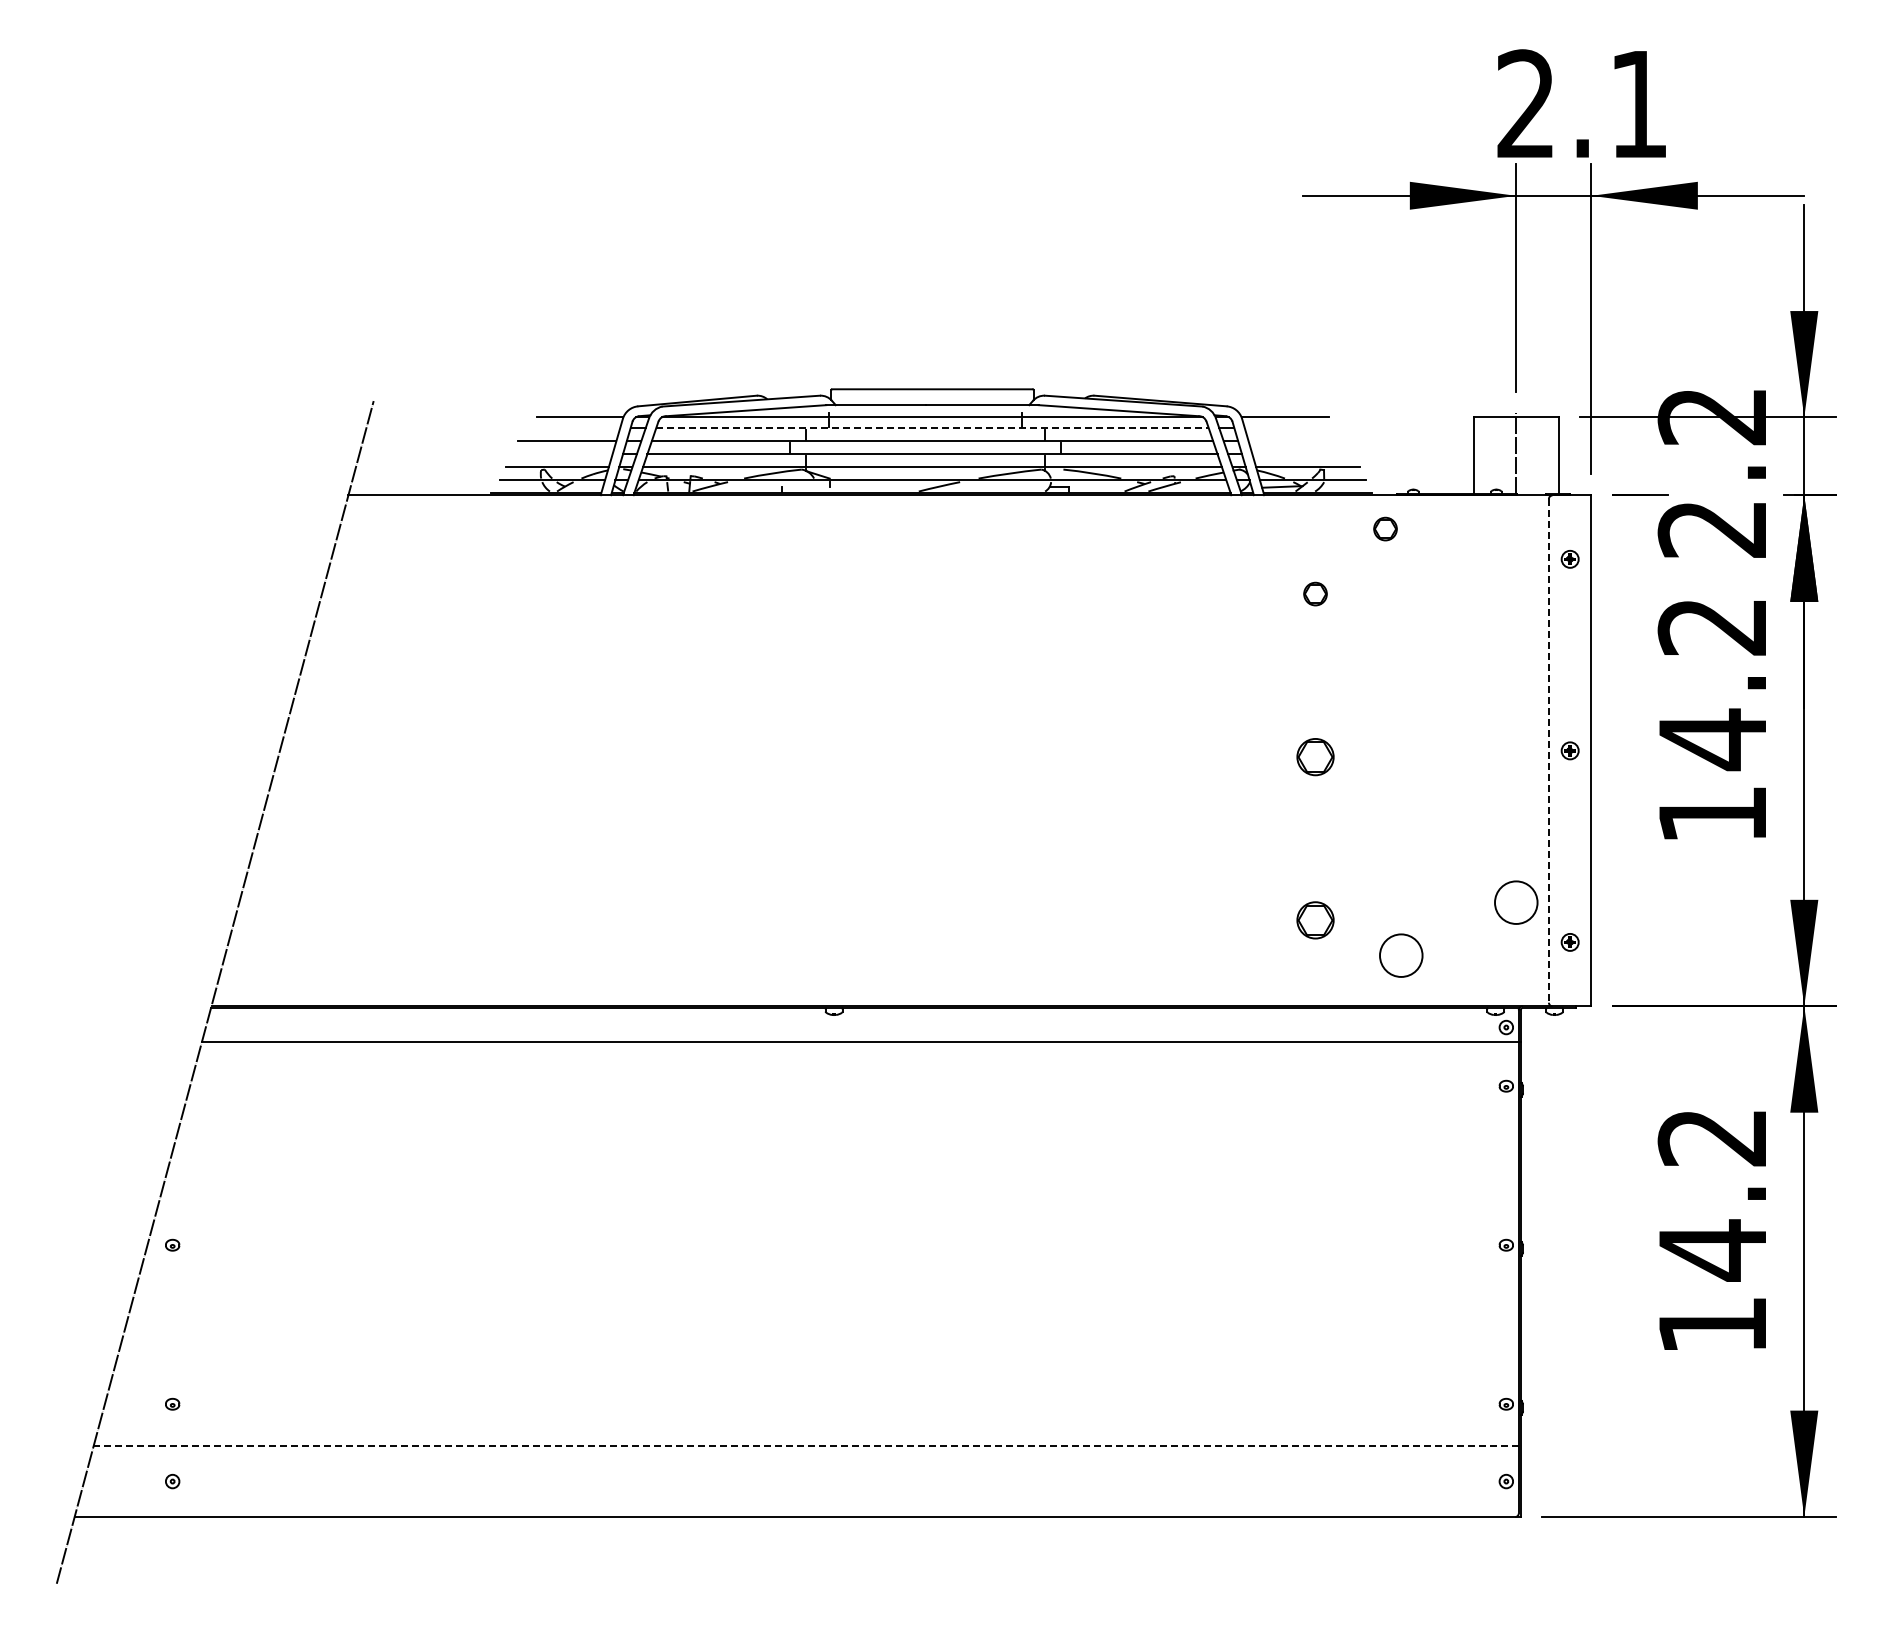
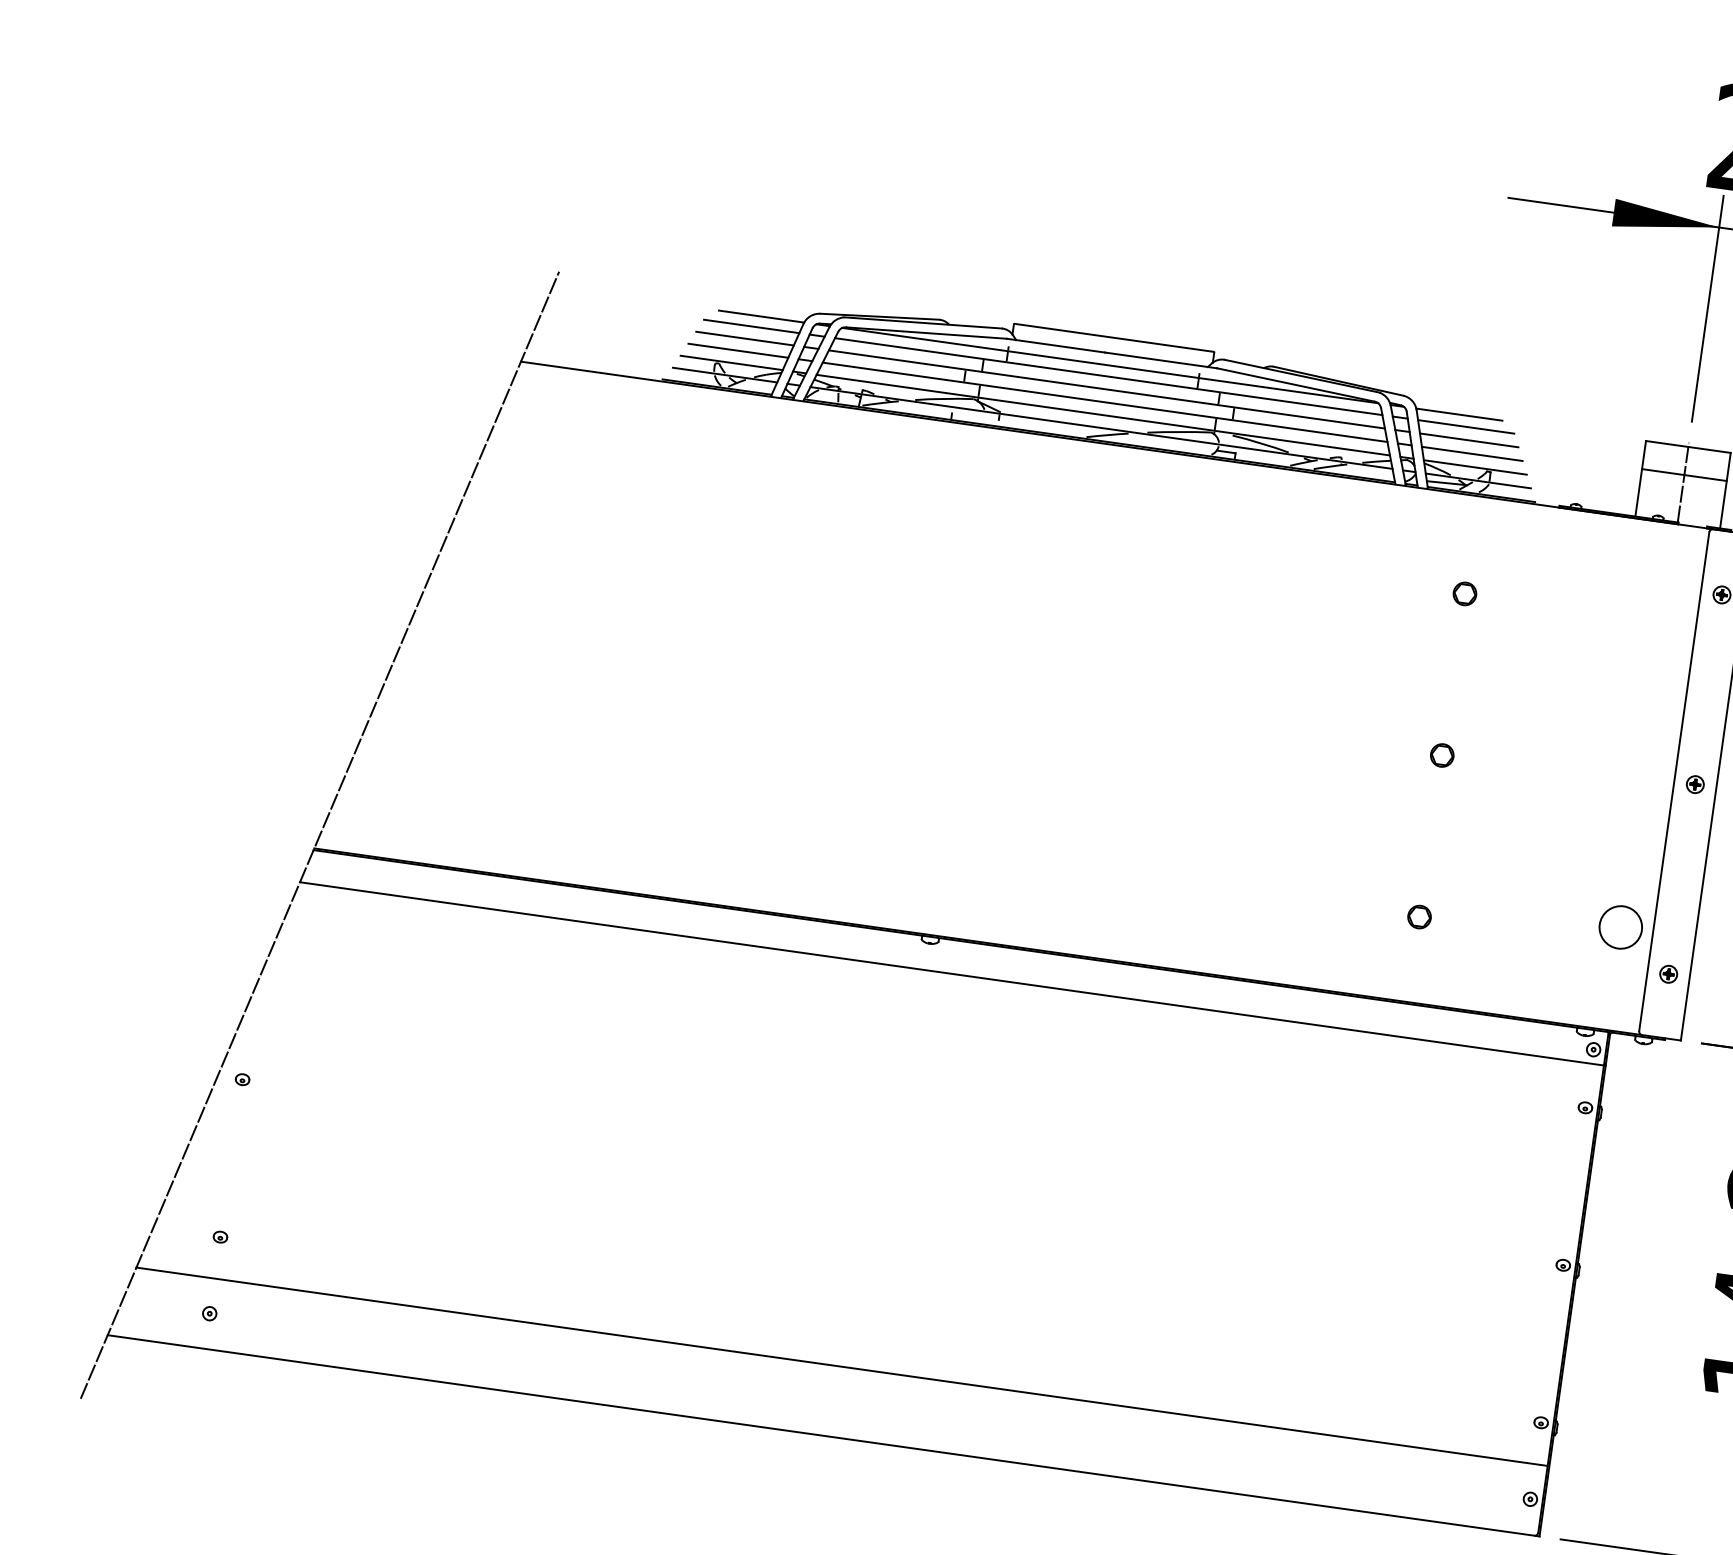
line: (571, 428) -> (751, 326), added
line: (933, 428) -> (1109, 376), dashed -> solid
line: (1293, 428) -> (1466, 426), added
line: (1298, 441) -> (1469, 440), added
line: (1516, 445) -> (1684, 474), added
line: (561, 454) -> (737, 350), added
line: (1303, 454) -> (1472, 454), added
part: (1385, 528) -> (1543, 538), removed
line: (1548, 750) -> (1673, 781), dashed -> solid
part: (1315, 757) -> (1442, 755), size x0.62
part: (1315, 920) -> (1419, 917), size x0.62
circle: (1401, 955) -> (1499, 963), removed
line: (806, 1446) -> (842, 1367), dashed -> solid

